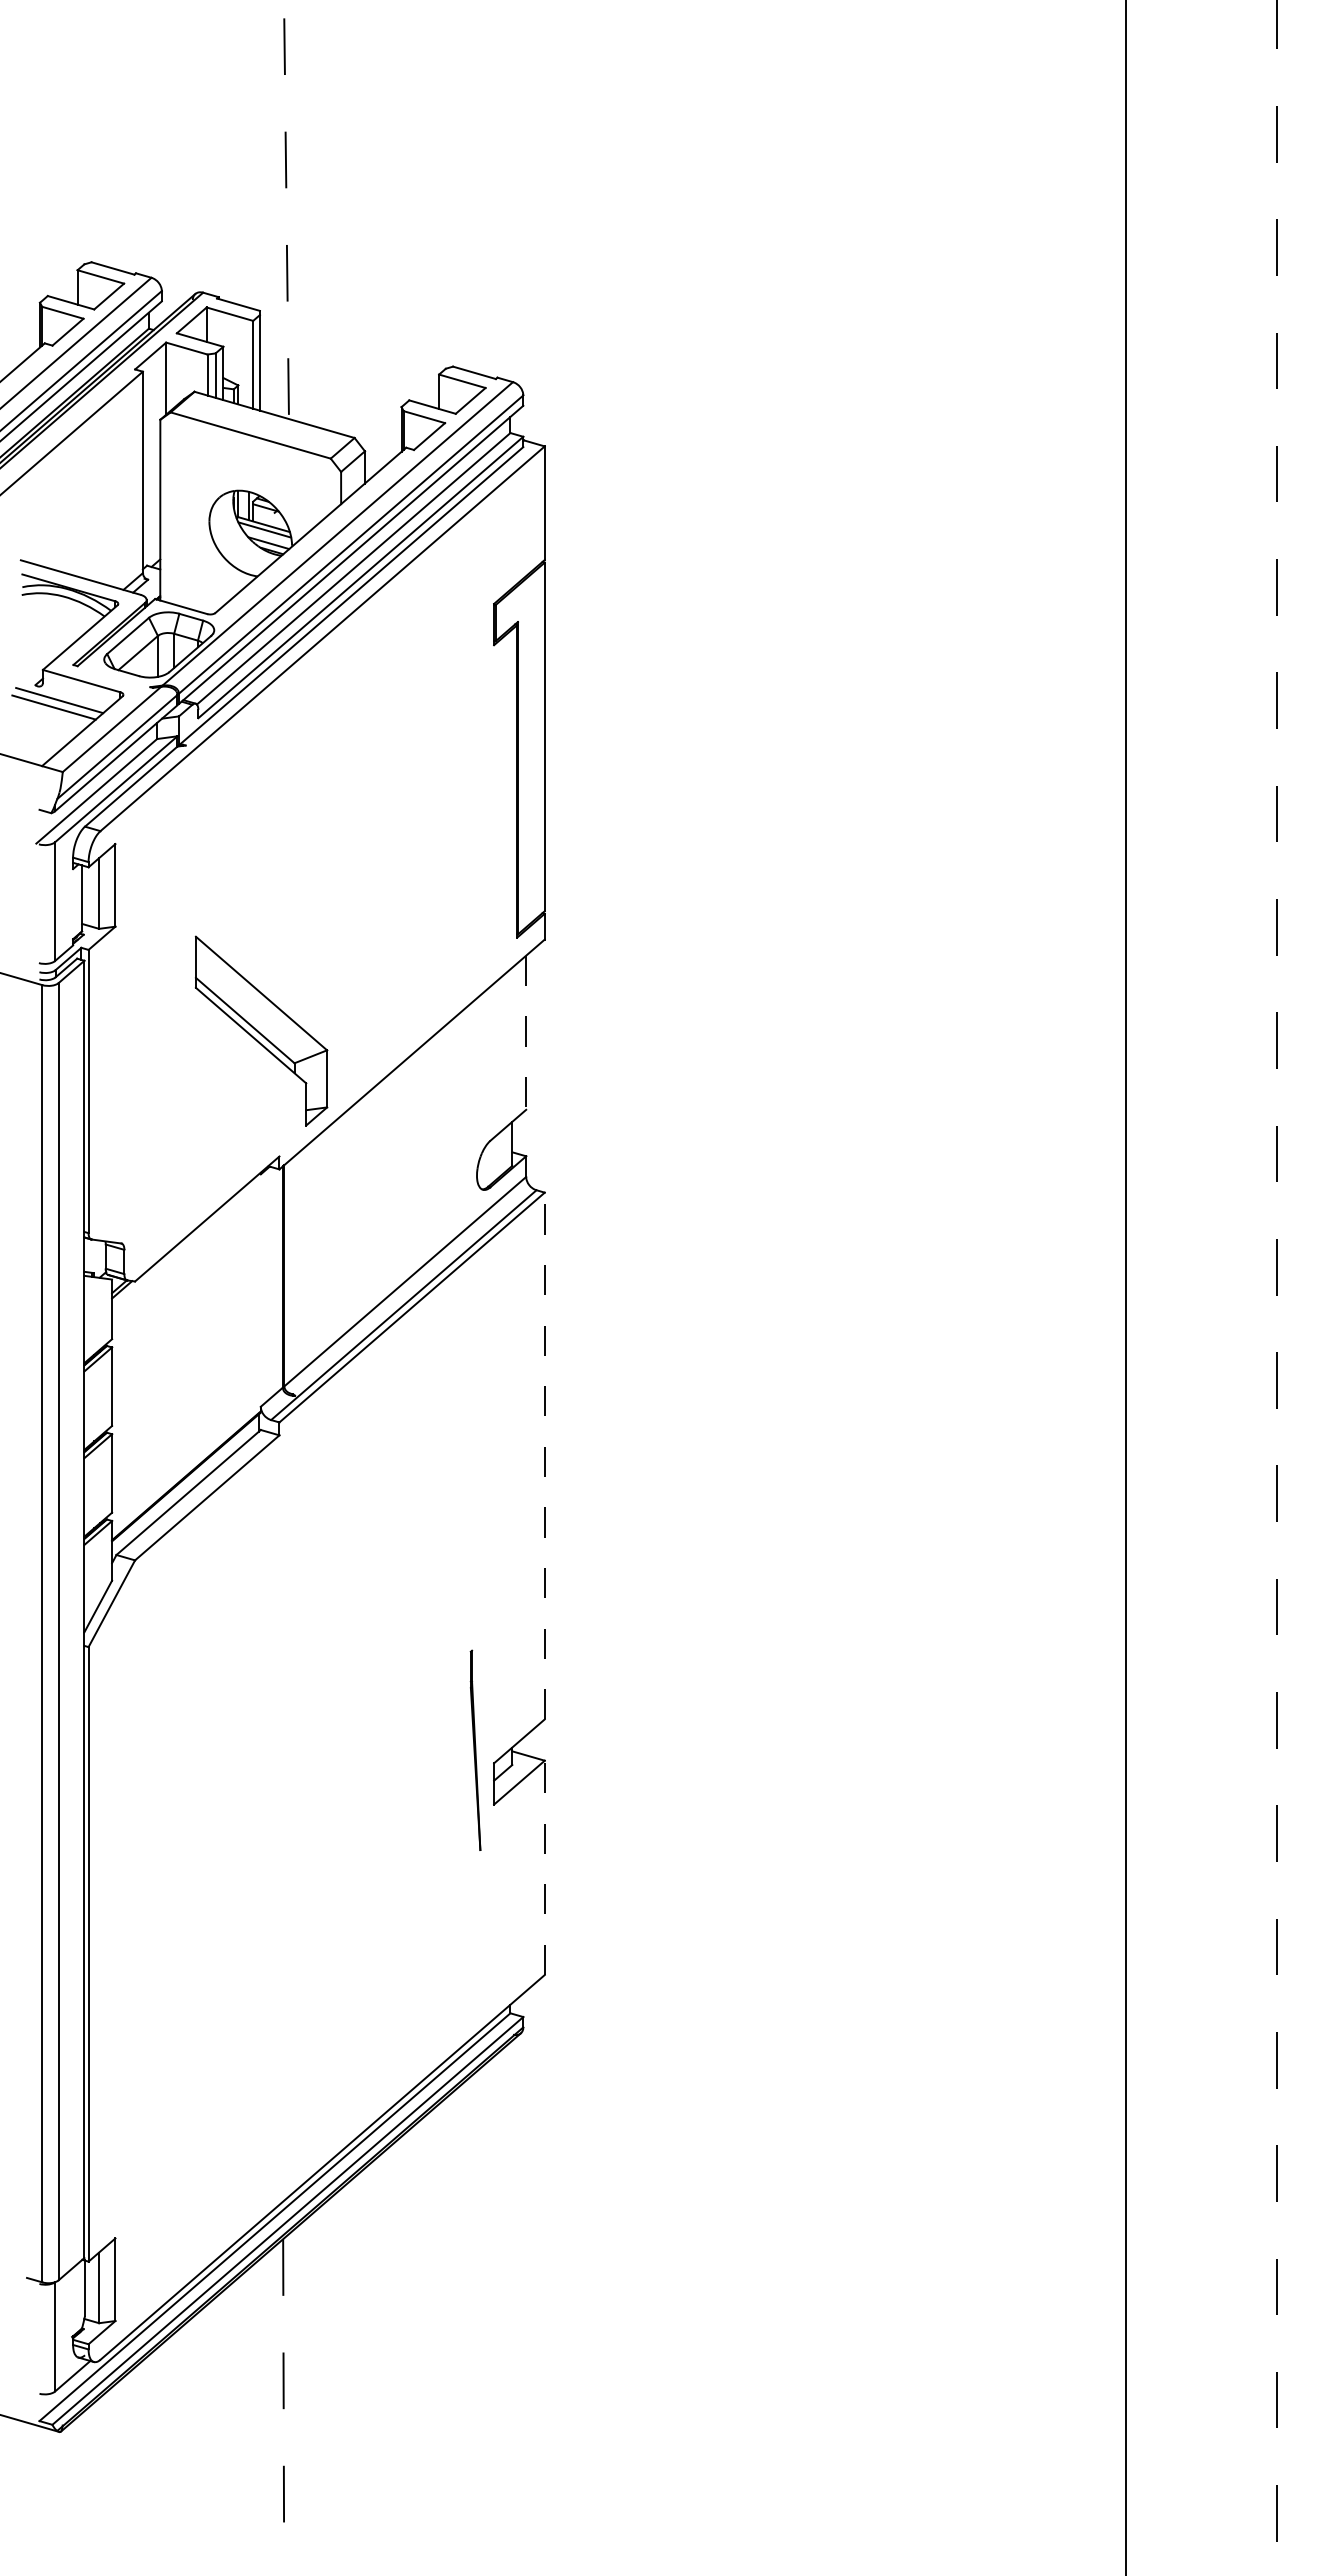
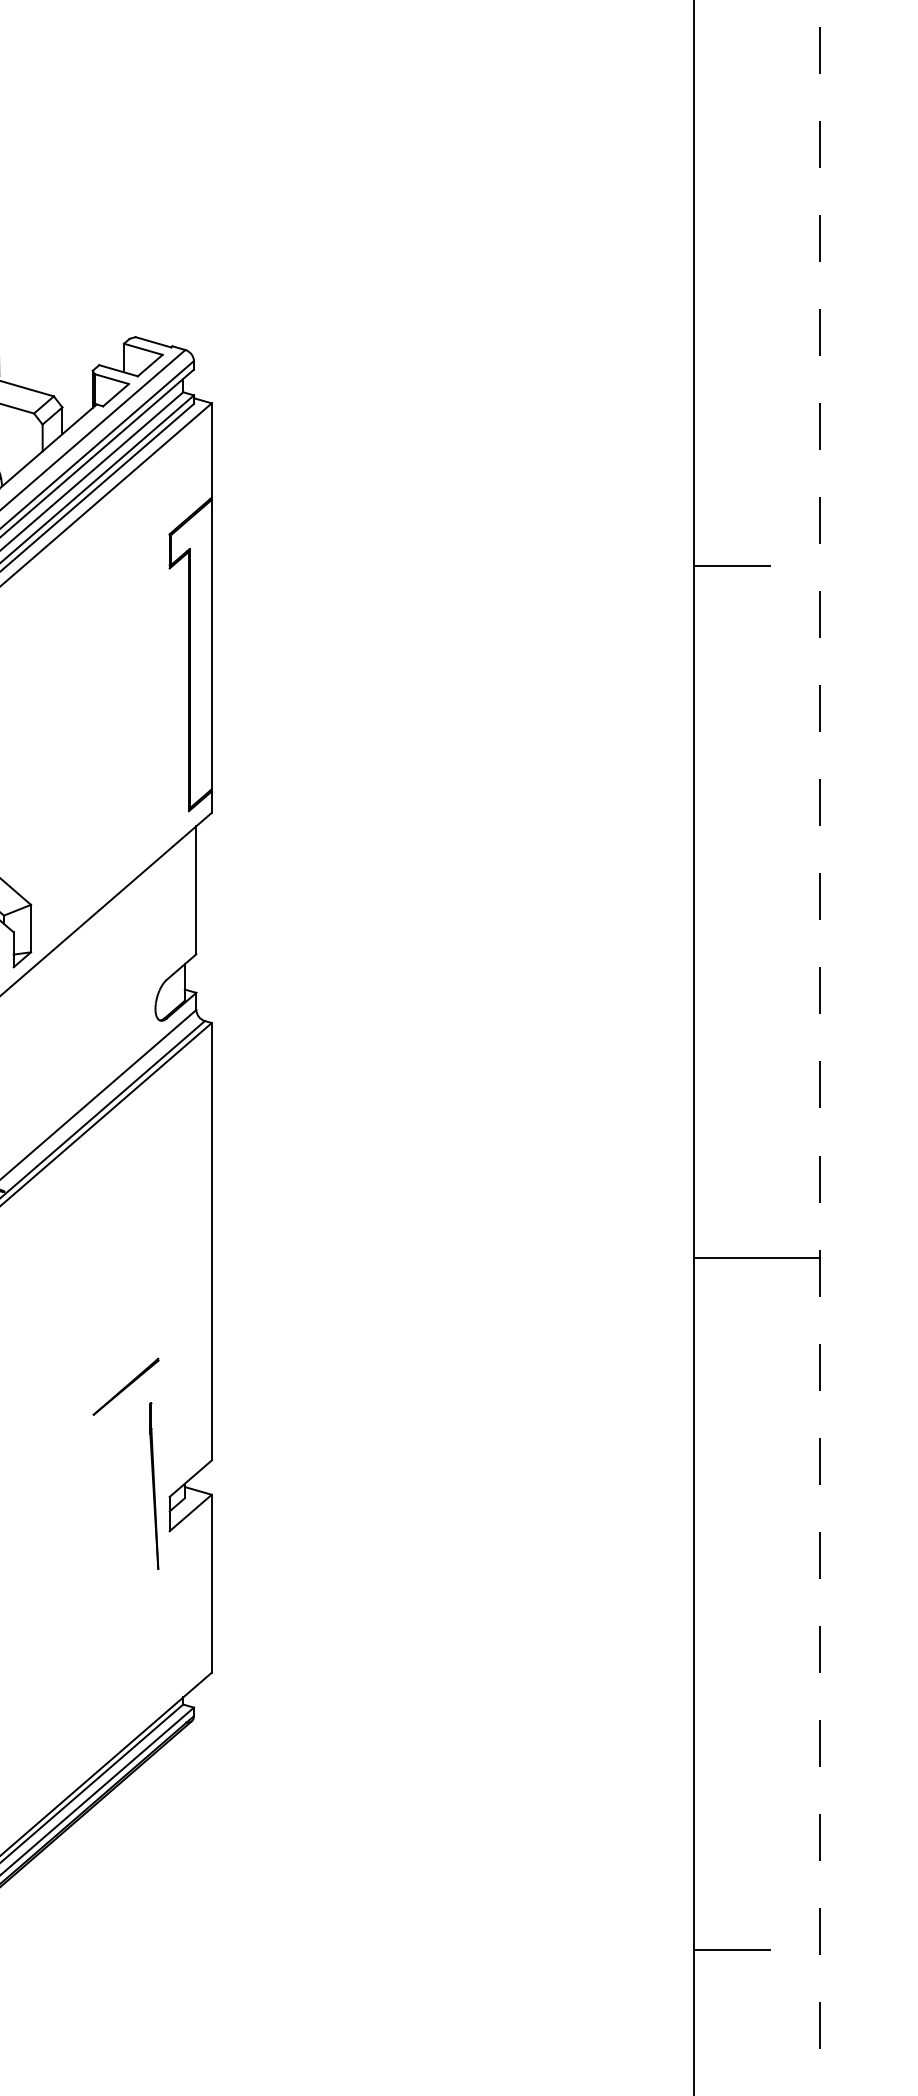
line: (1170, 642) -> (731, 566), added
line: (526, 1033) -> (196, 890), dashed -> solid
line: (544, 1455) -> (211, 1241), dashed -> solid
line: (1201, 1475) -> (757, 1257), added
line: (441, 1630) -> (126, 1386), added
line: (544, 1867) -> (211, 1583), dashed -> solid
line: (1170, 2308) -> (731, 1949), added

